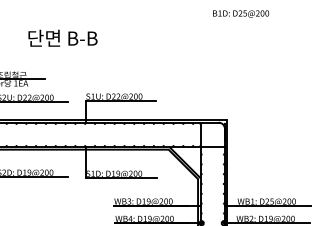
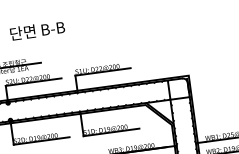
text: (62, 37) -> (37, 30), moved

